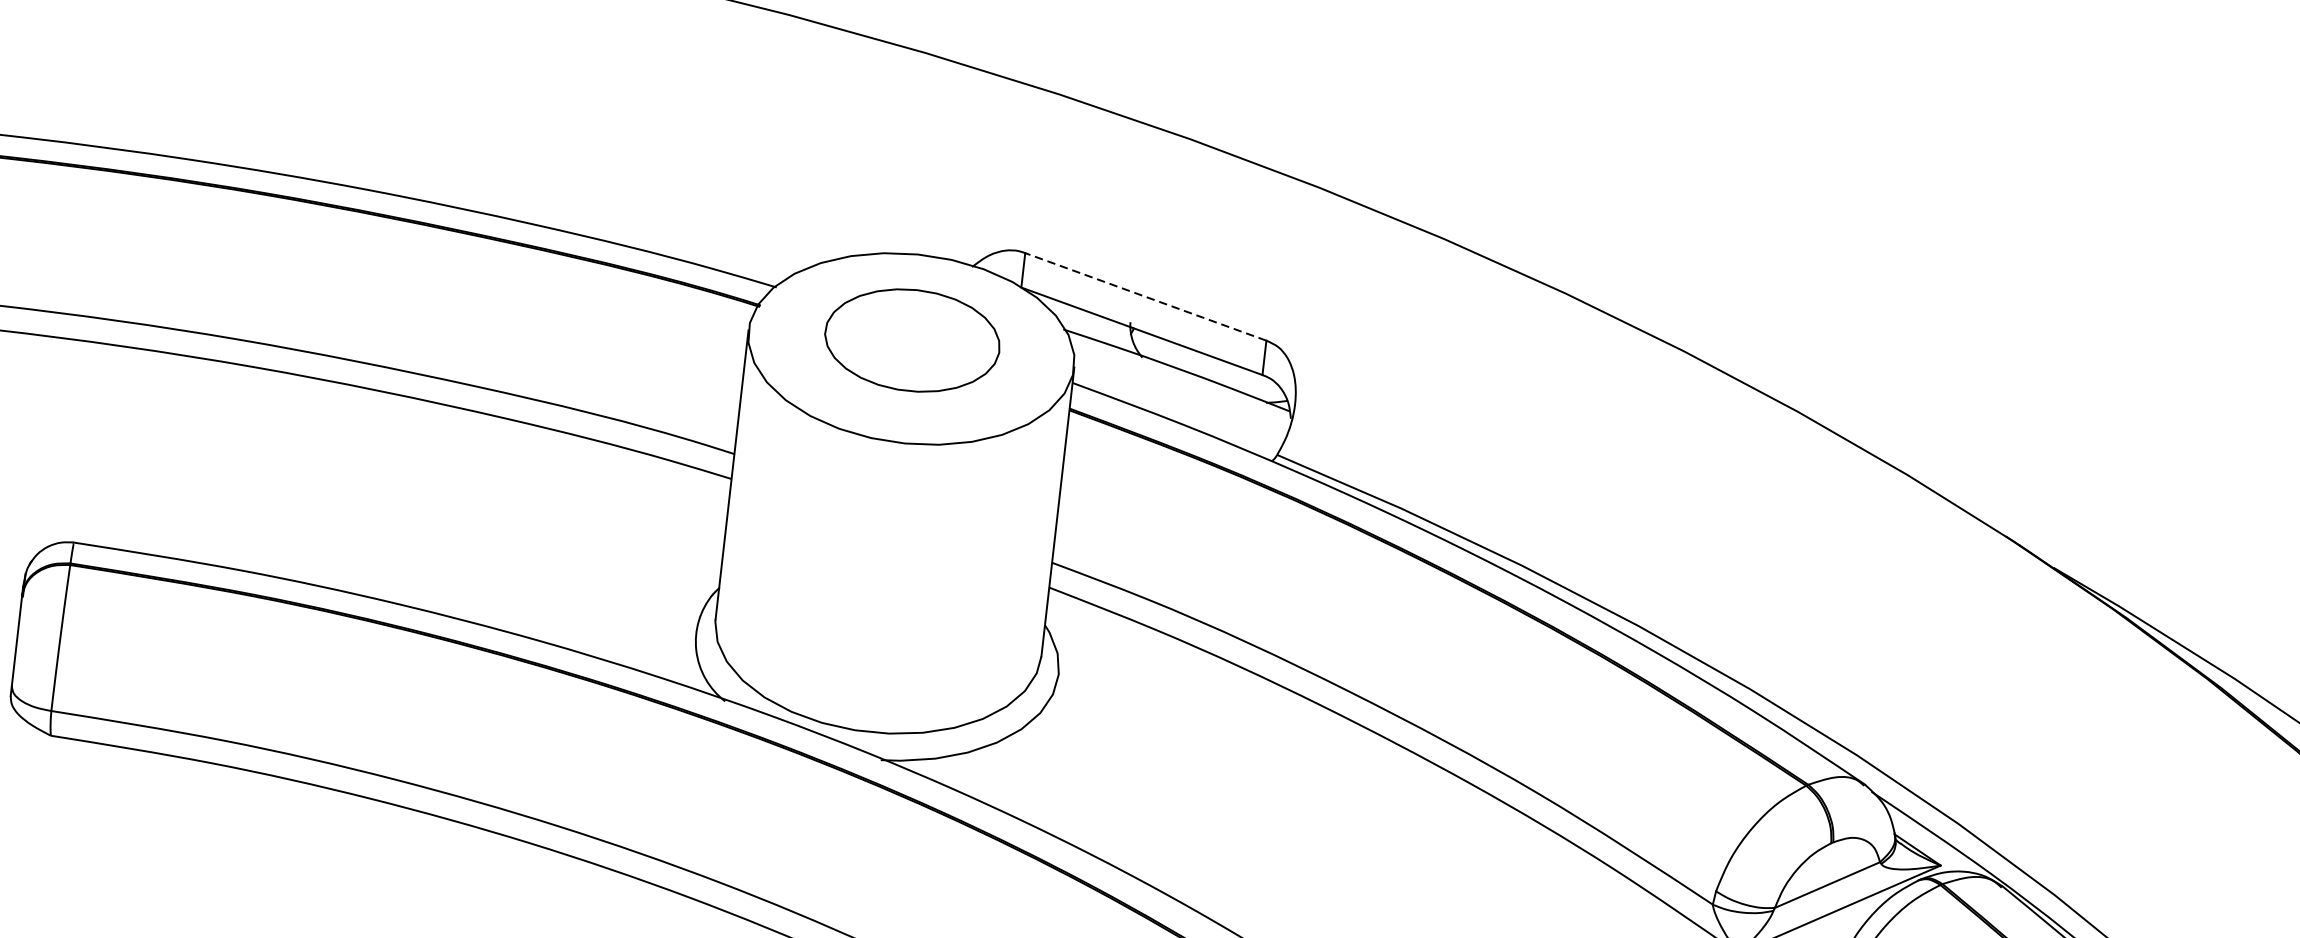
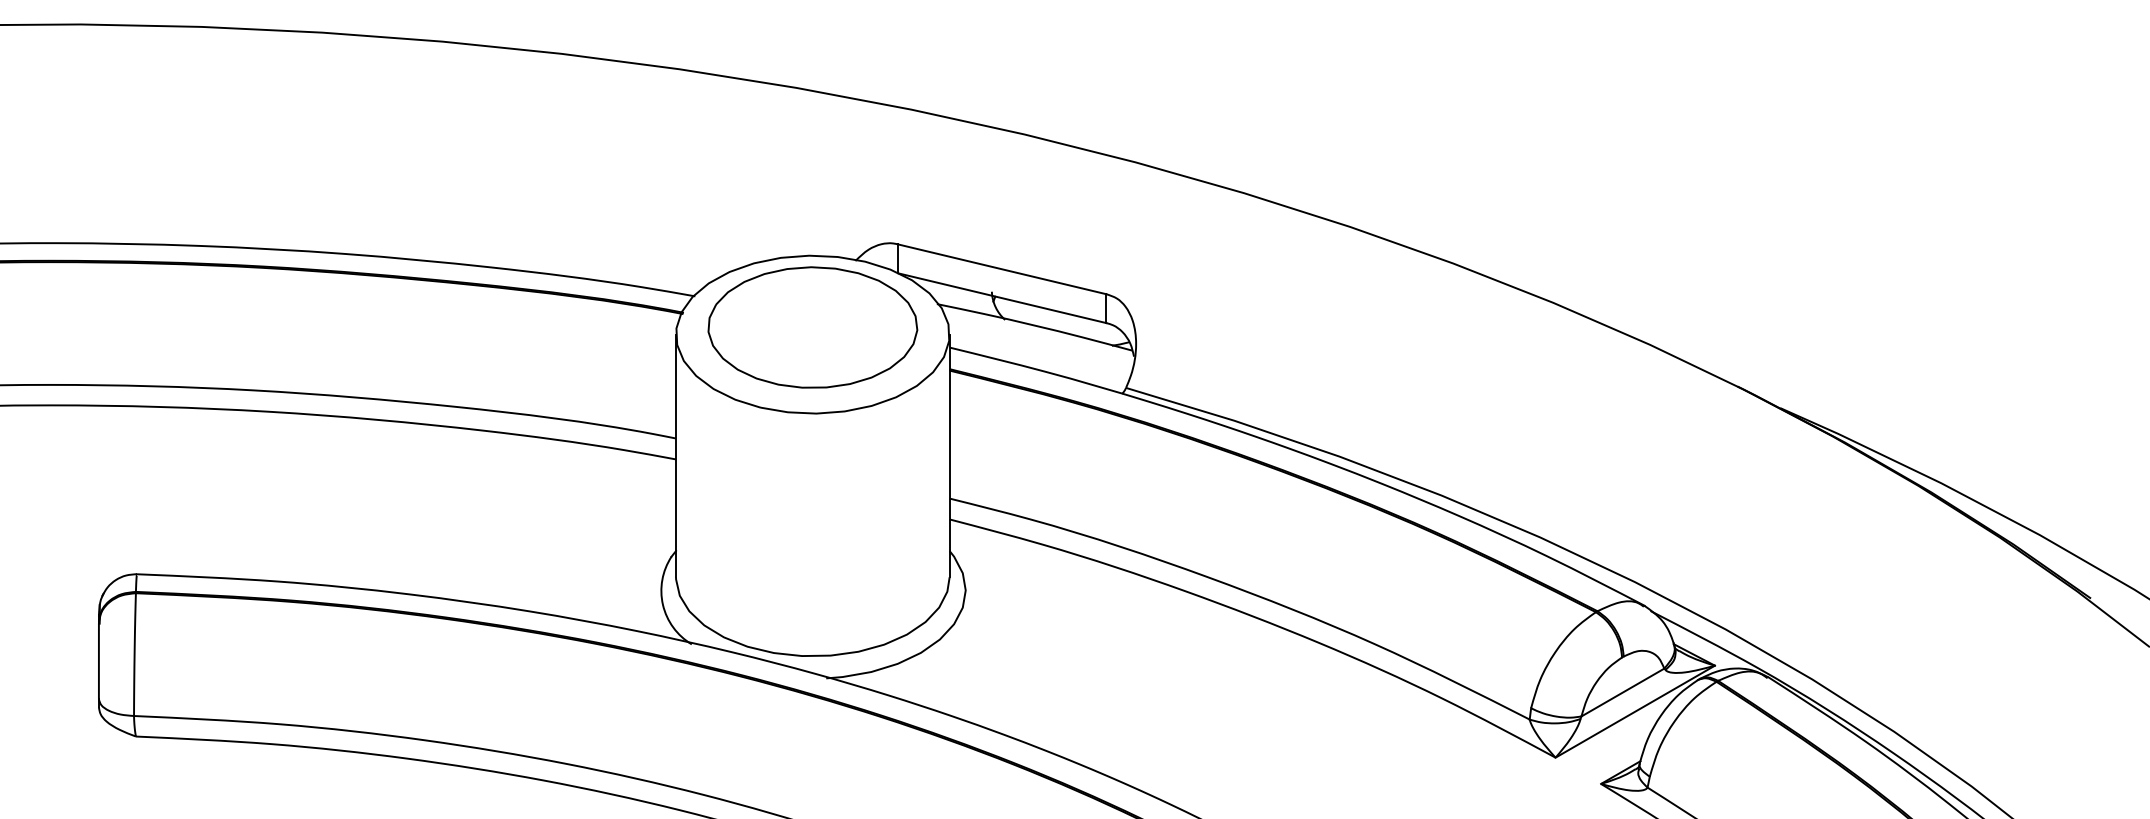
line: (1144, 297) -> (1001, 269), dashed -> solid
part: (911, 340) -> (812, 327), size x1.43

